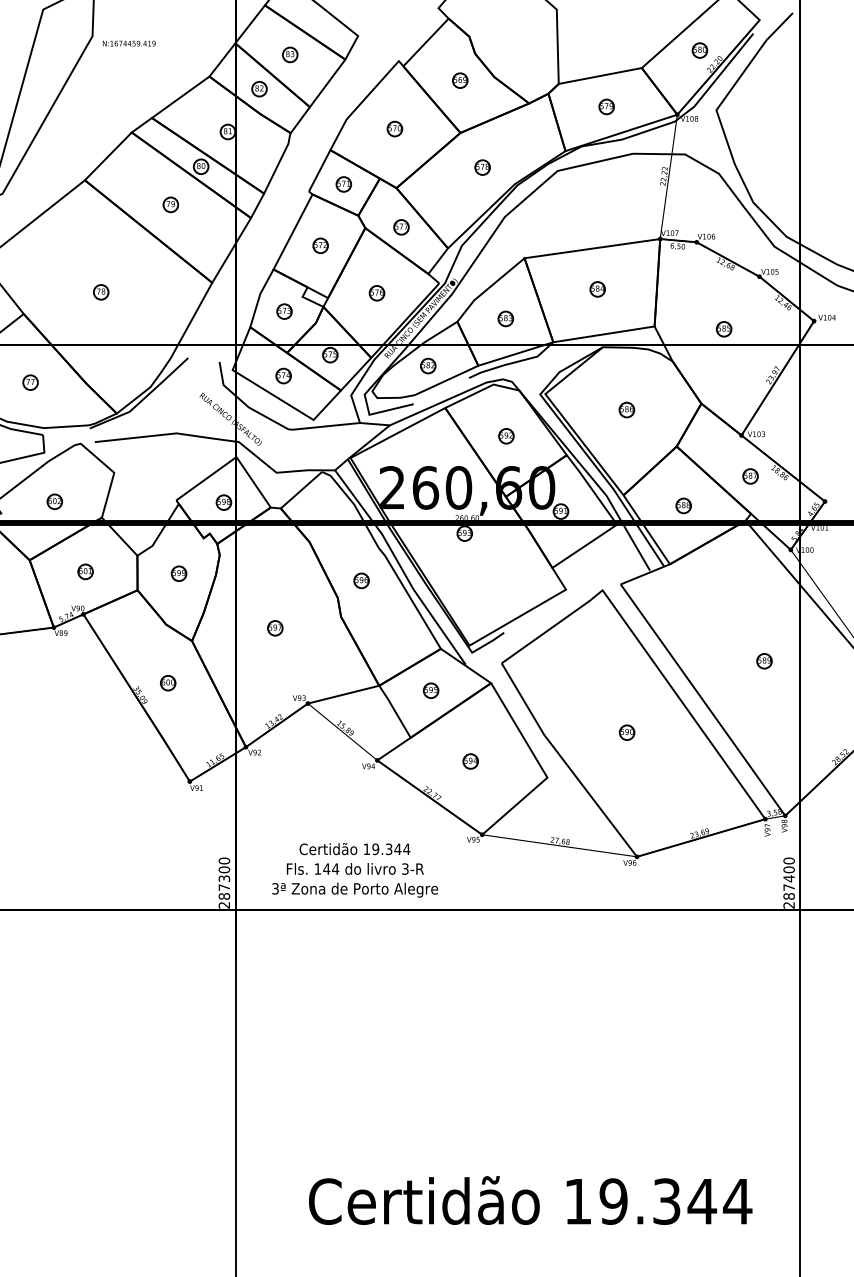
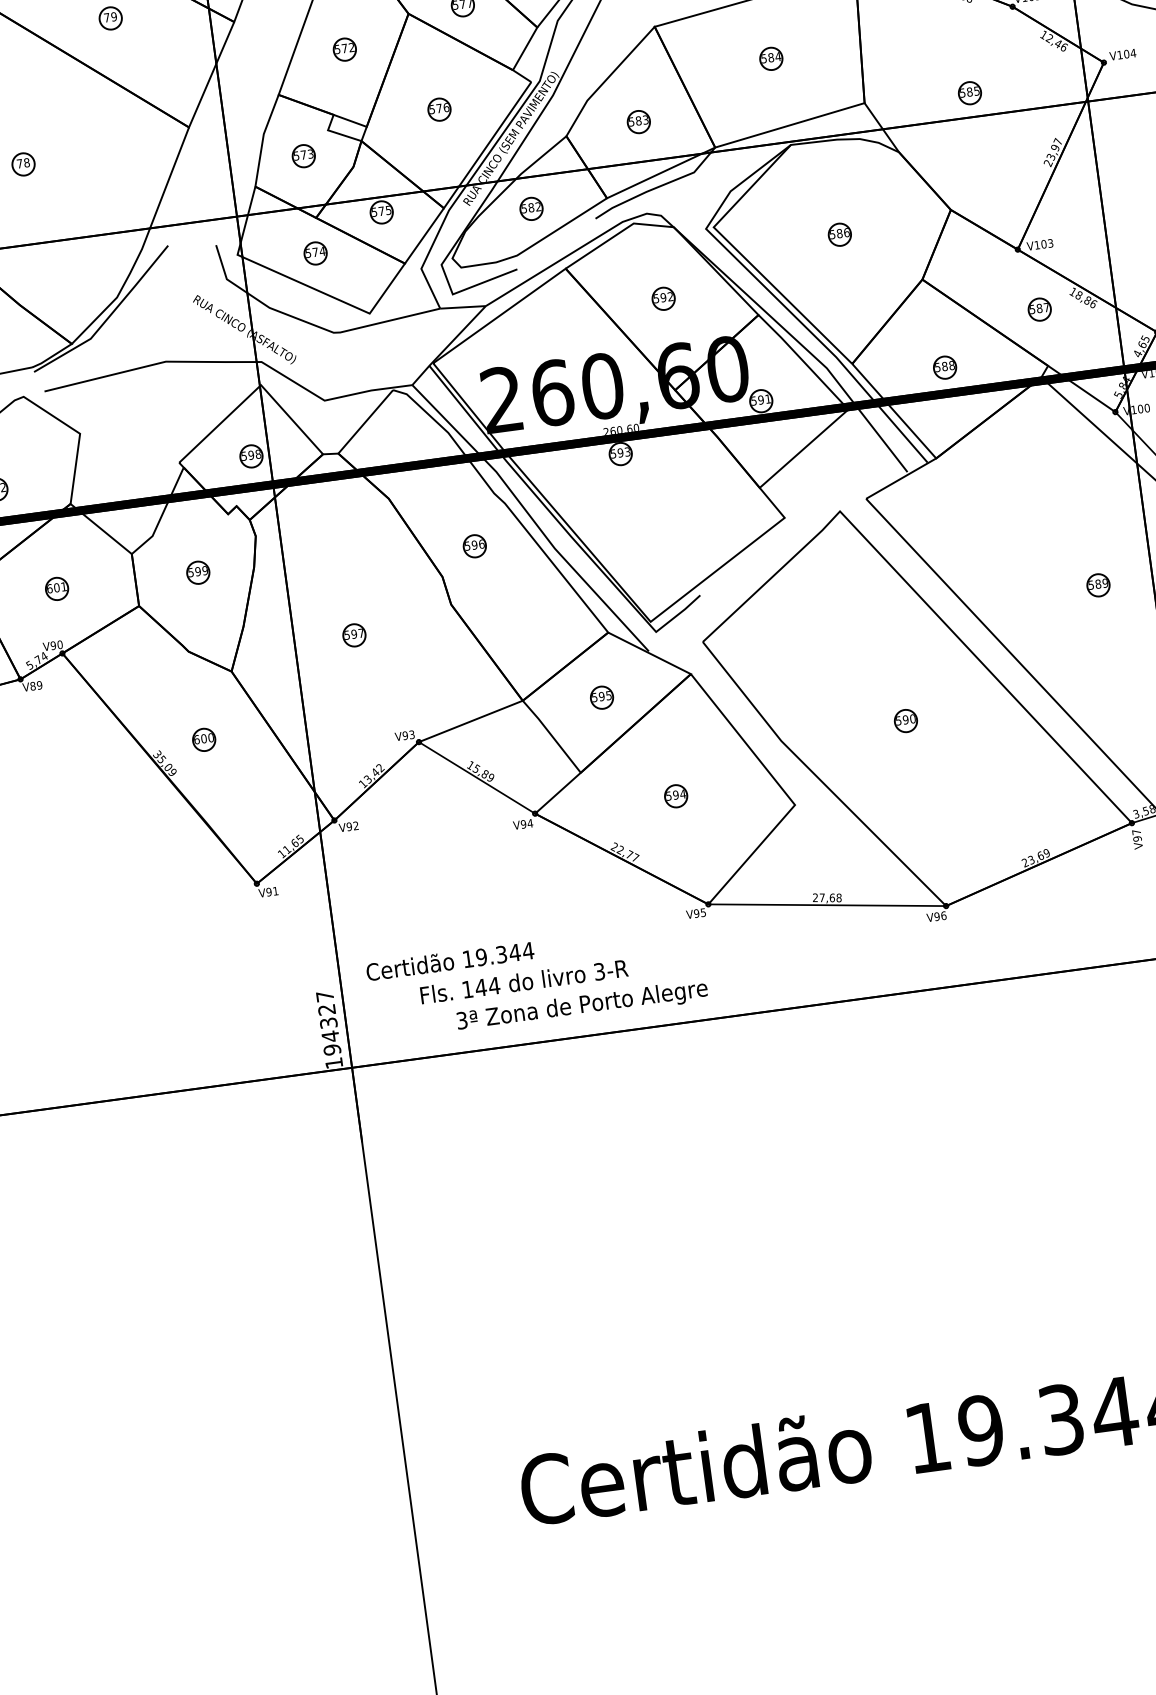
text: (354, 849) -> (449, 961), moved
text: (224, 882) -> (329, 1028), 287300 -> 194327
text: (355, 889) -> (582, 1005), moved

